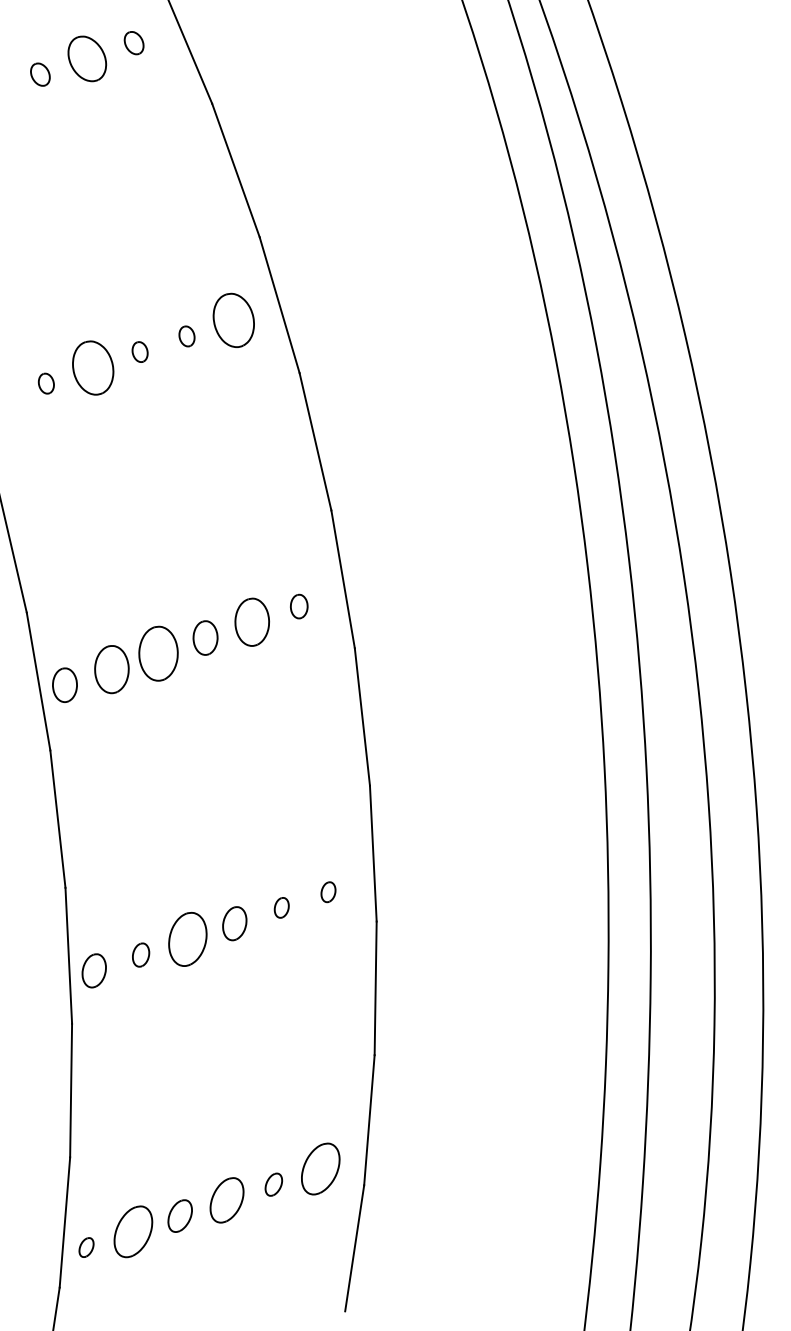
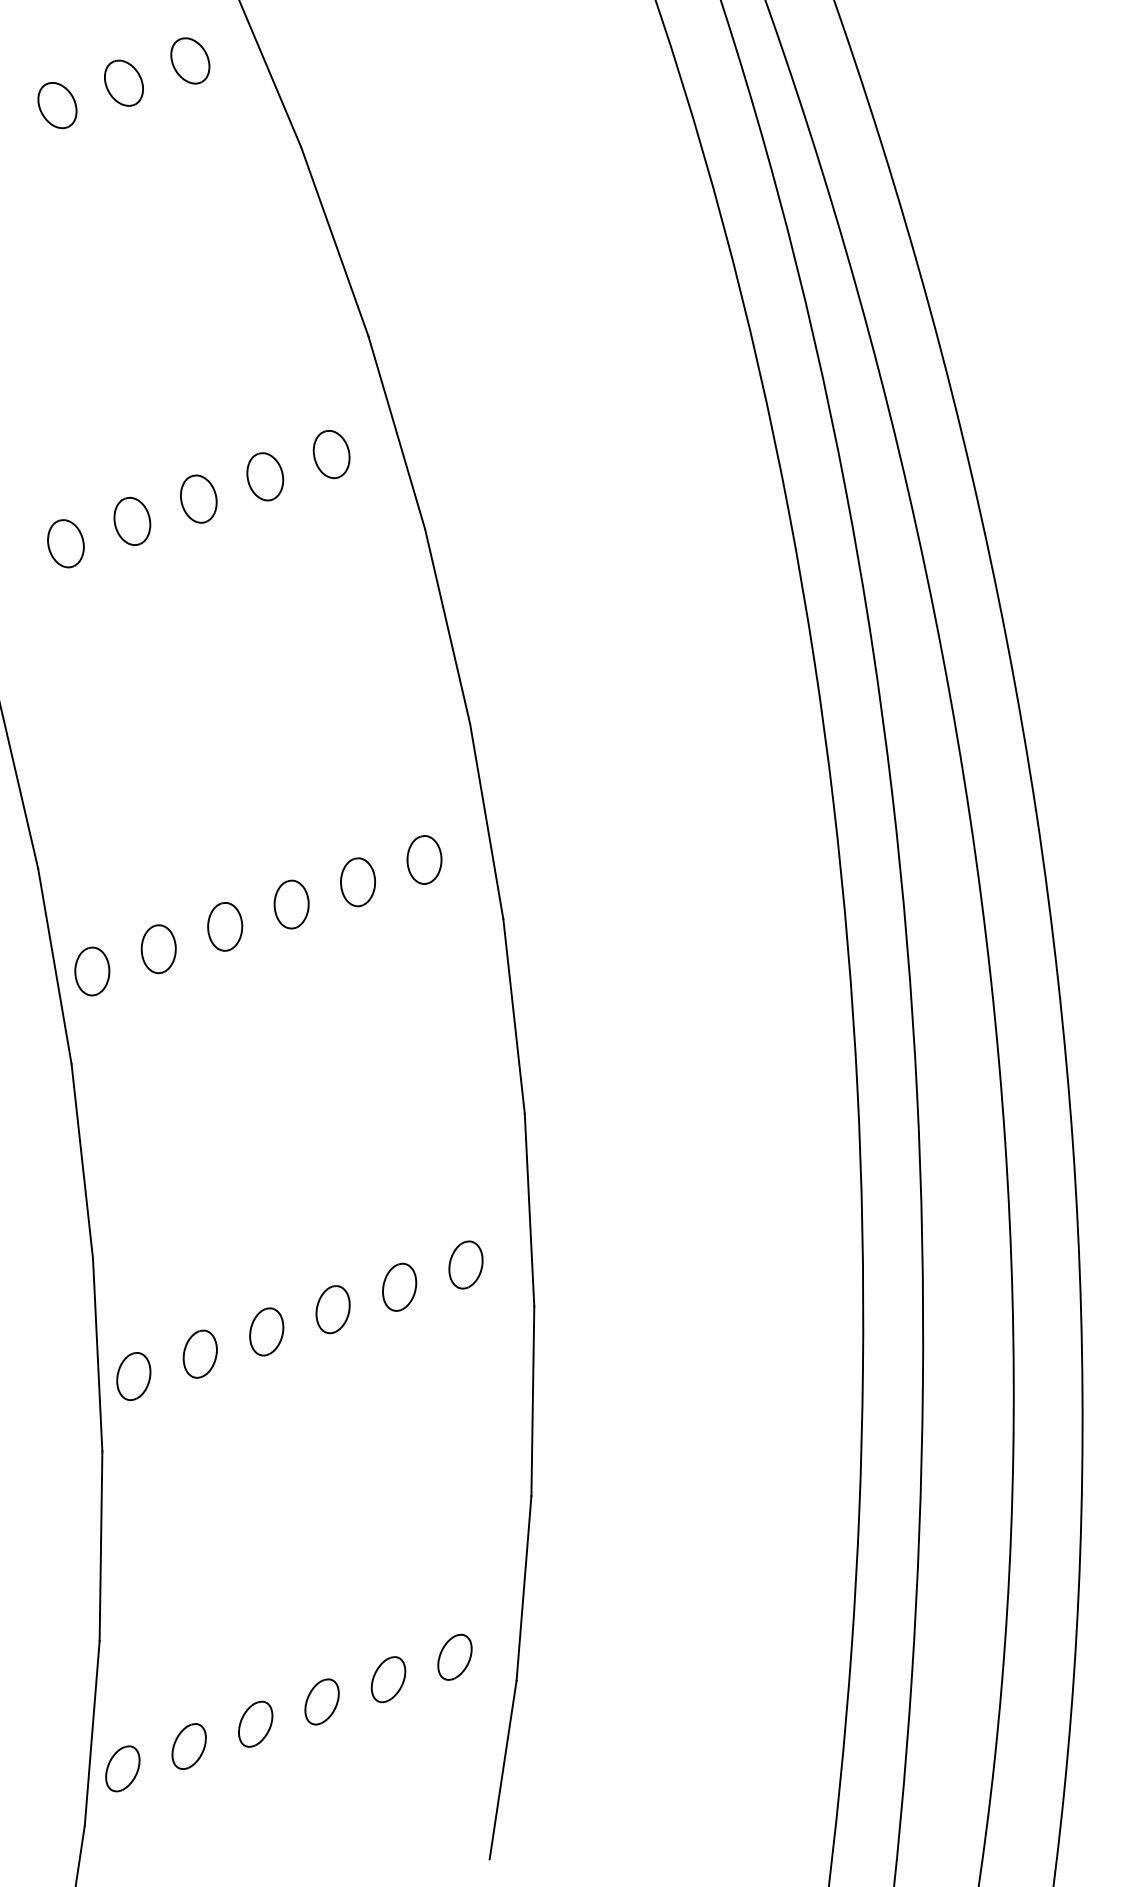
part: (134, 42) -> (190, 60), size x1.43
part: (86, 58) -> (123, 82), size x0.71
part: (40, 74) -> (57, 105), size x1.43
part: (233, 320) -> (331, 454), size x0.62
part: (187, 336) -> (265, 476), size x1.67
part: (139, 351) -> (198, 498), size x1.67
part: (93, 367) -> (132, 520), size x0.62
part: (46, 383) -> (65, 543), size x1.67
part: (299, 606) -> (424, 859), size x1.43
part: (252, 622) -> (358, 882), size x0.71
part: (158, 653) -> (225, 926), size x0.62
part: (111, 669) -> (158, 948), size x0.71
part: (328, 891) -> (465, 1264), size x1.67
part: (281, 907) -> (399, 1286), size x1.67
part: (187, 939) -> (266, 1331), size x0.62
part: (140, 954) -> (199, 1353), size x1.43
part: (320, 1168) -> (454, 1656), size x0.62
part: (273, 1184) -> (388, 1679), size x1.43
part: (226, 1200) -> (321, 1701), size x0.71
part: (132, 1231) -> (188, 1746), size x0.62
part: (86, 1247) -> (122, 1768), size x1.67

